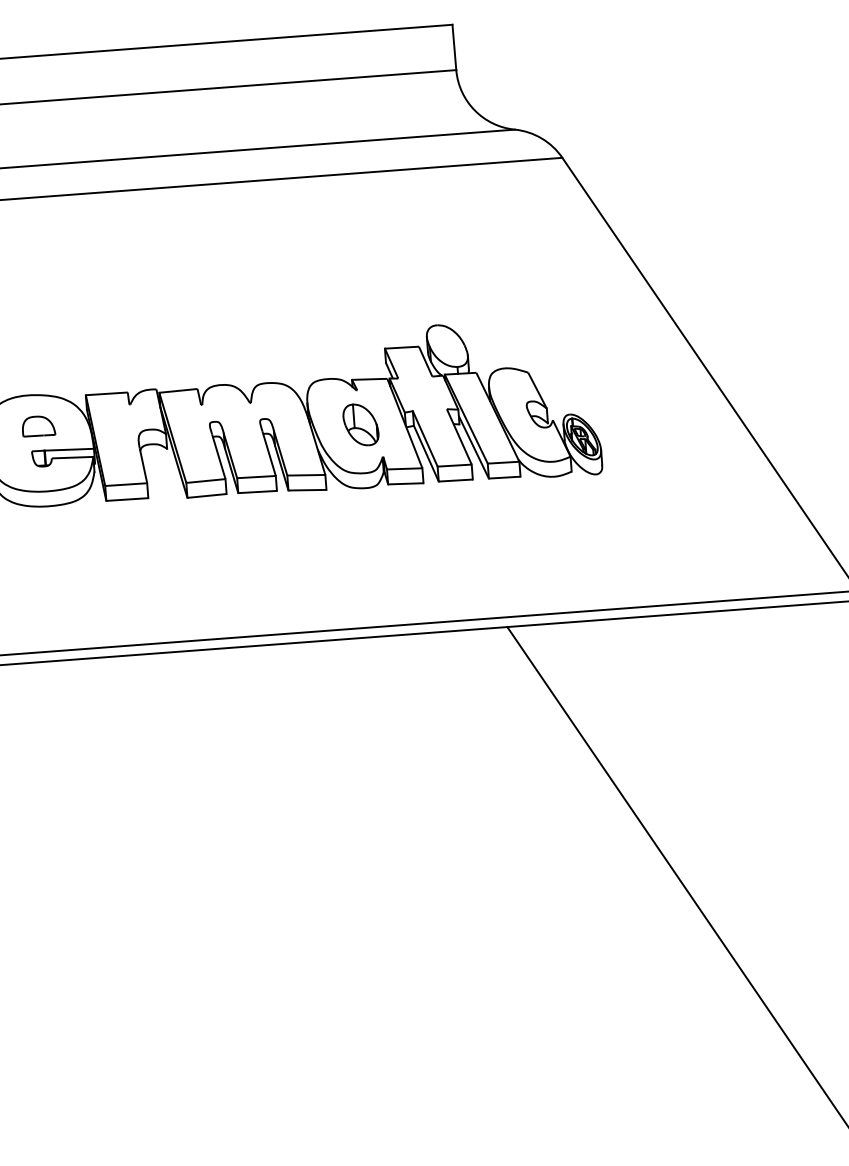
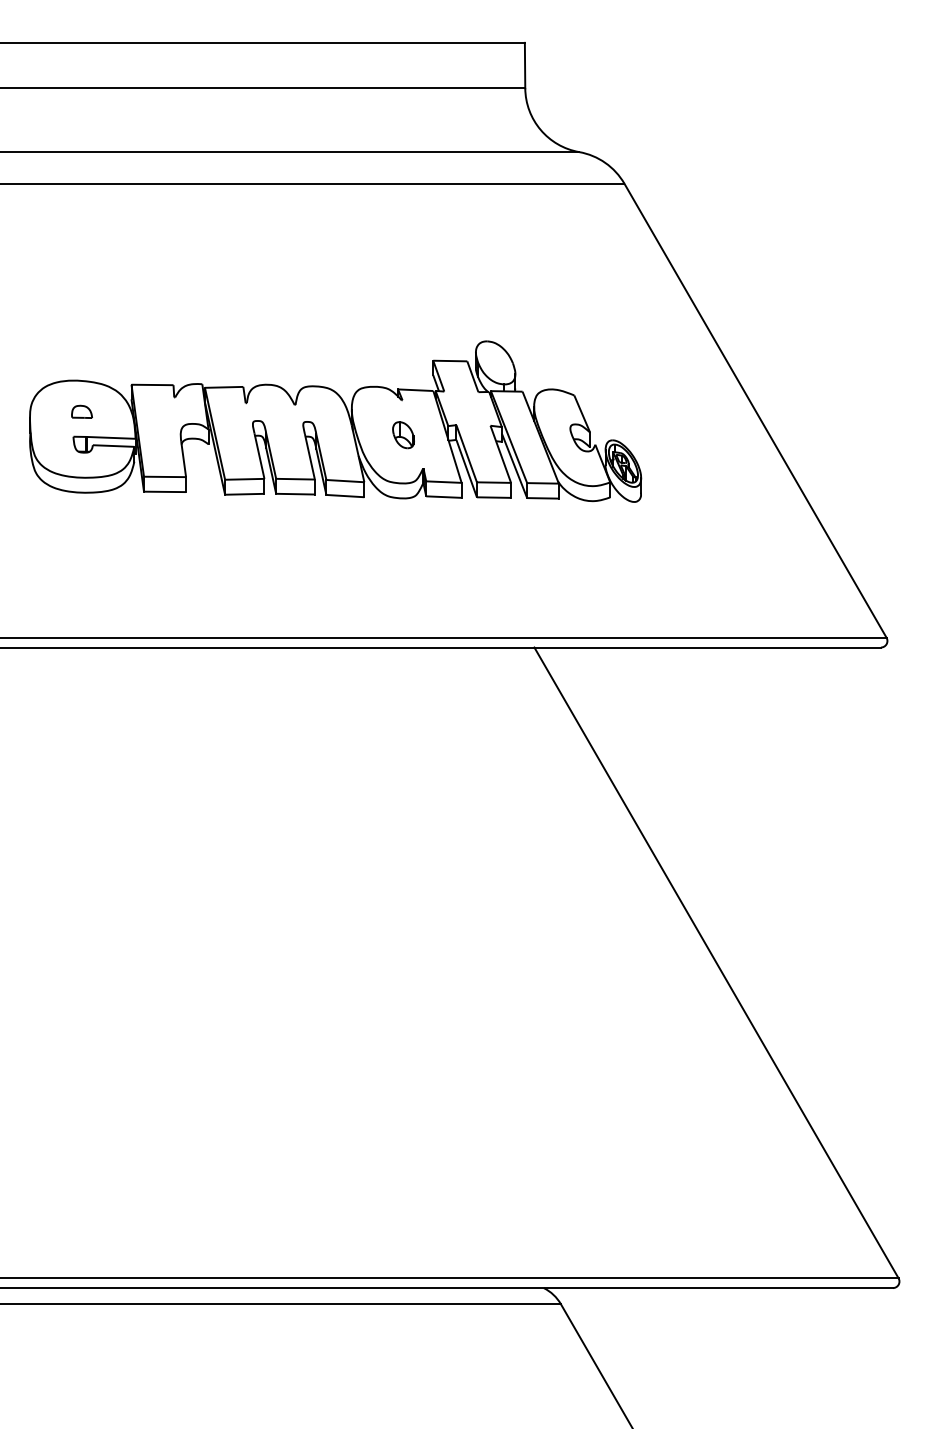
part: (37, 425) -> (81, 411), size x0.62
part: (360, 425) -> (403, 435), size x0.62

